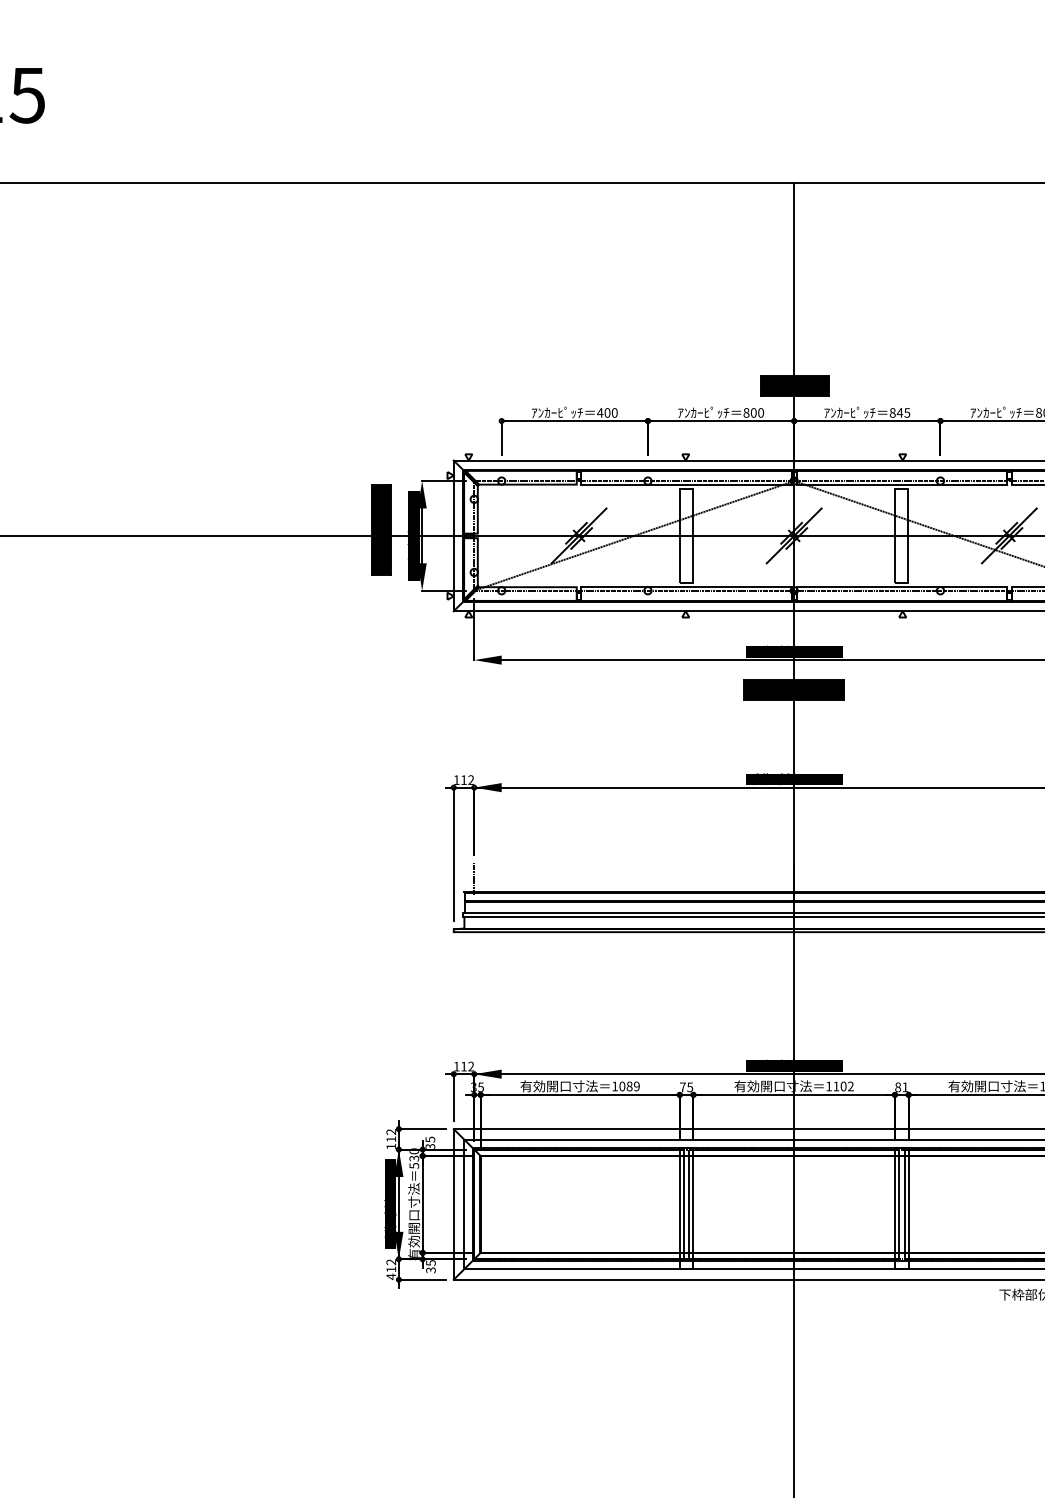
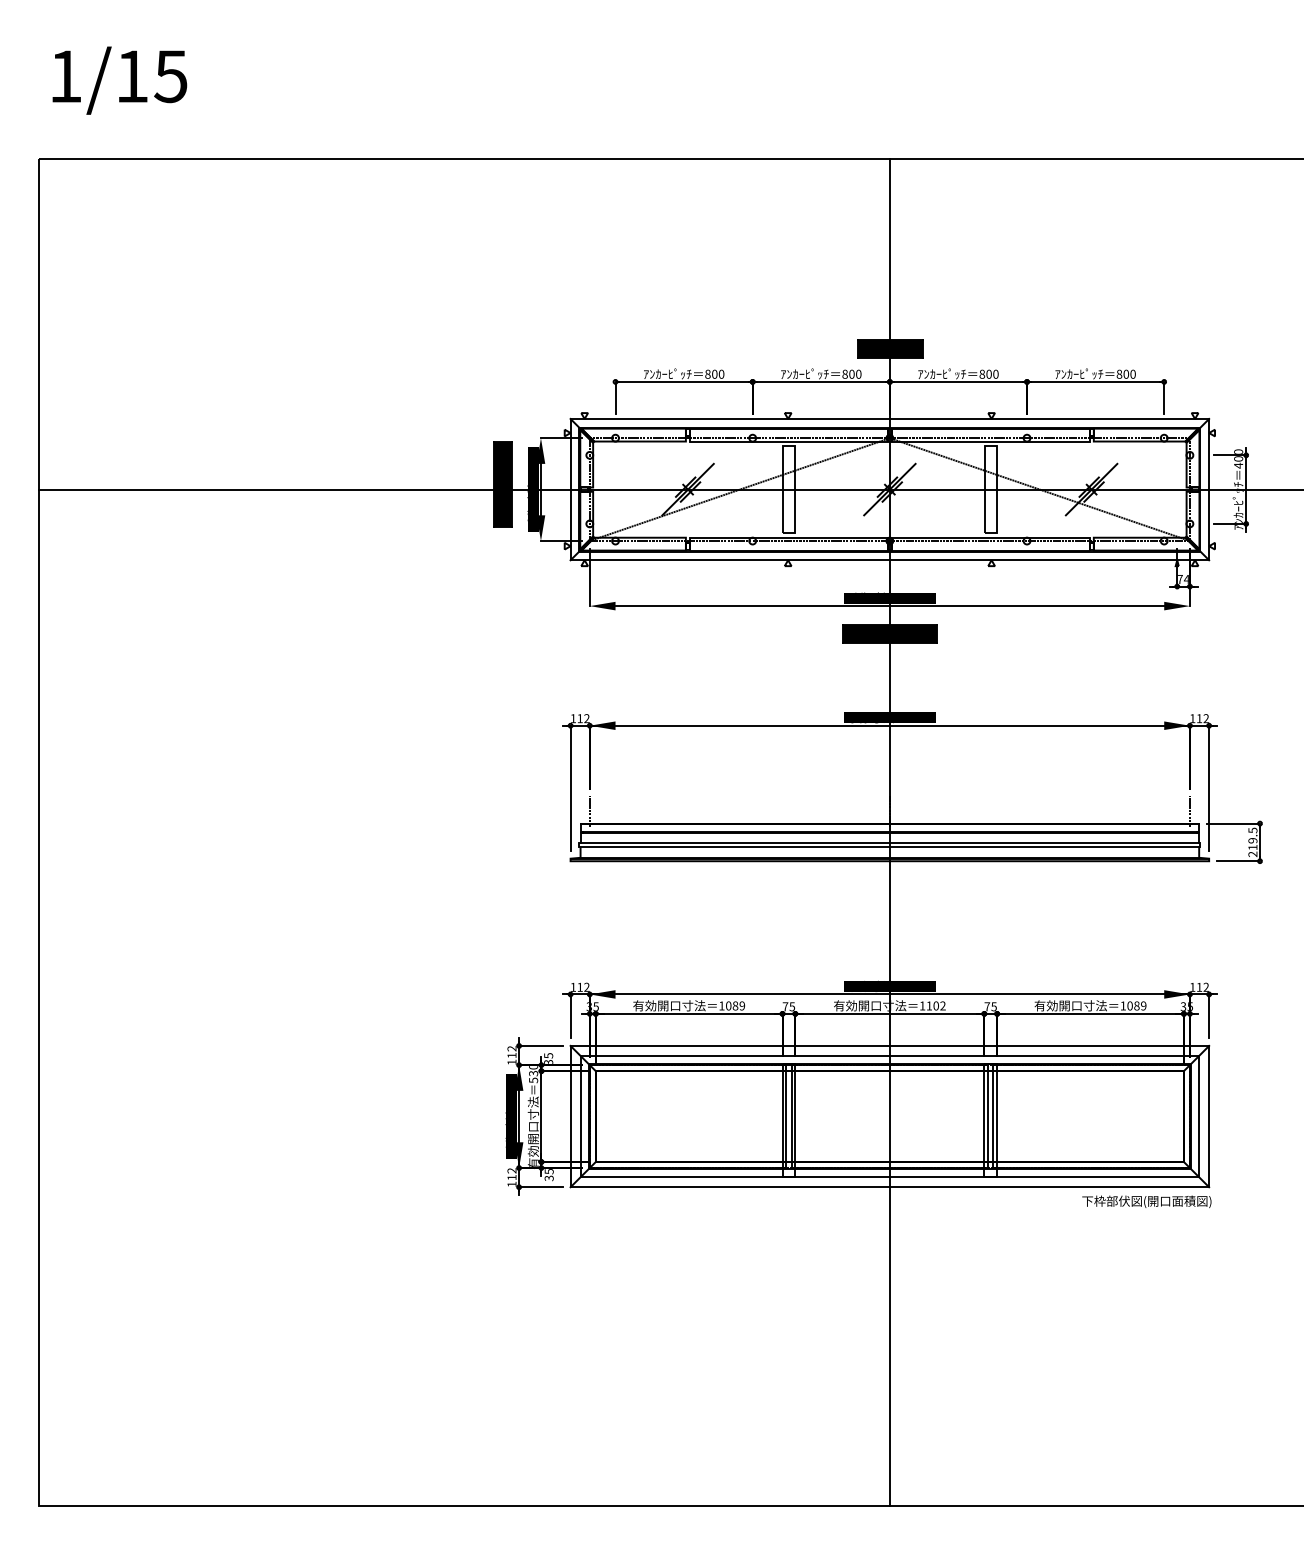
text: (599, 412) -> (707, 373), 400 -> 800
text: (903, 412) -> (992, 373), 845 -> 800
text: (901, 1087) -> (990, 1006), 81 -> 75
text: (390, 1276) -> (511, 1184), 412 -> 112

